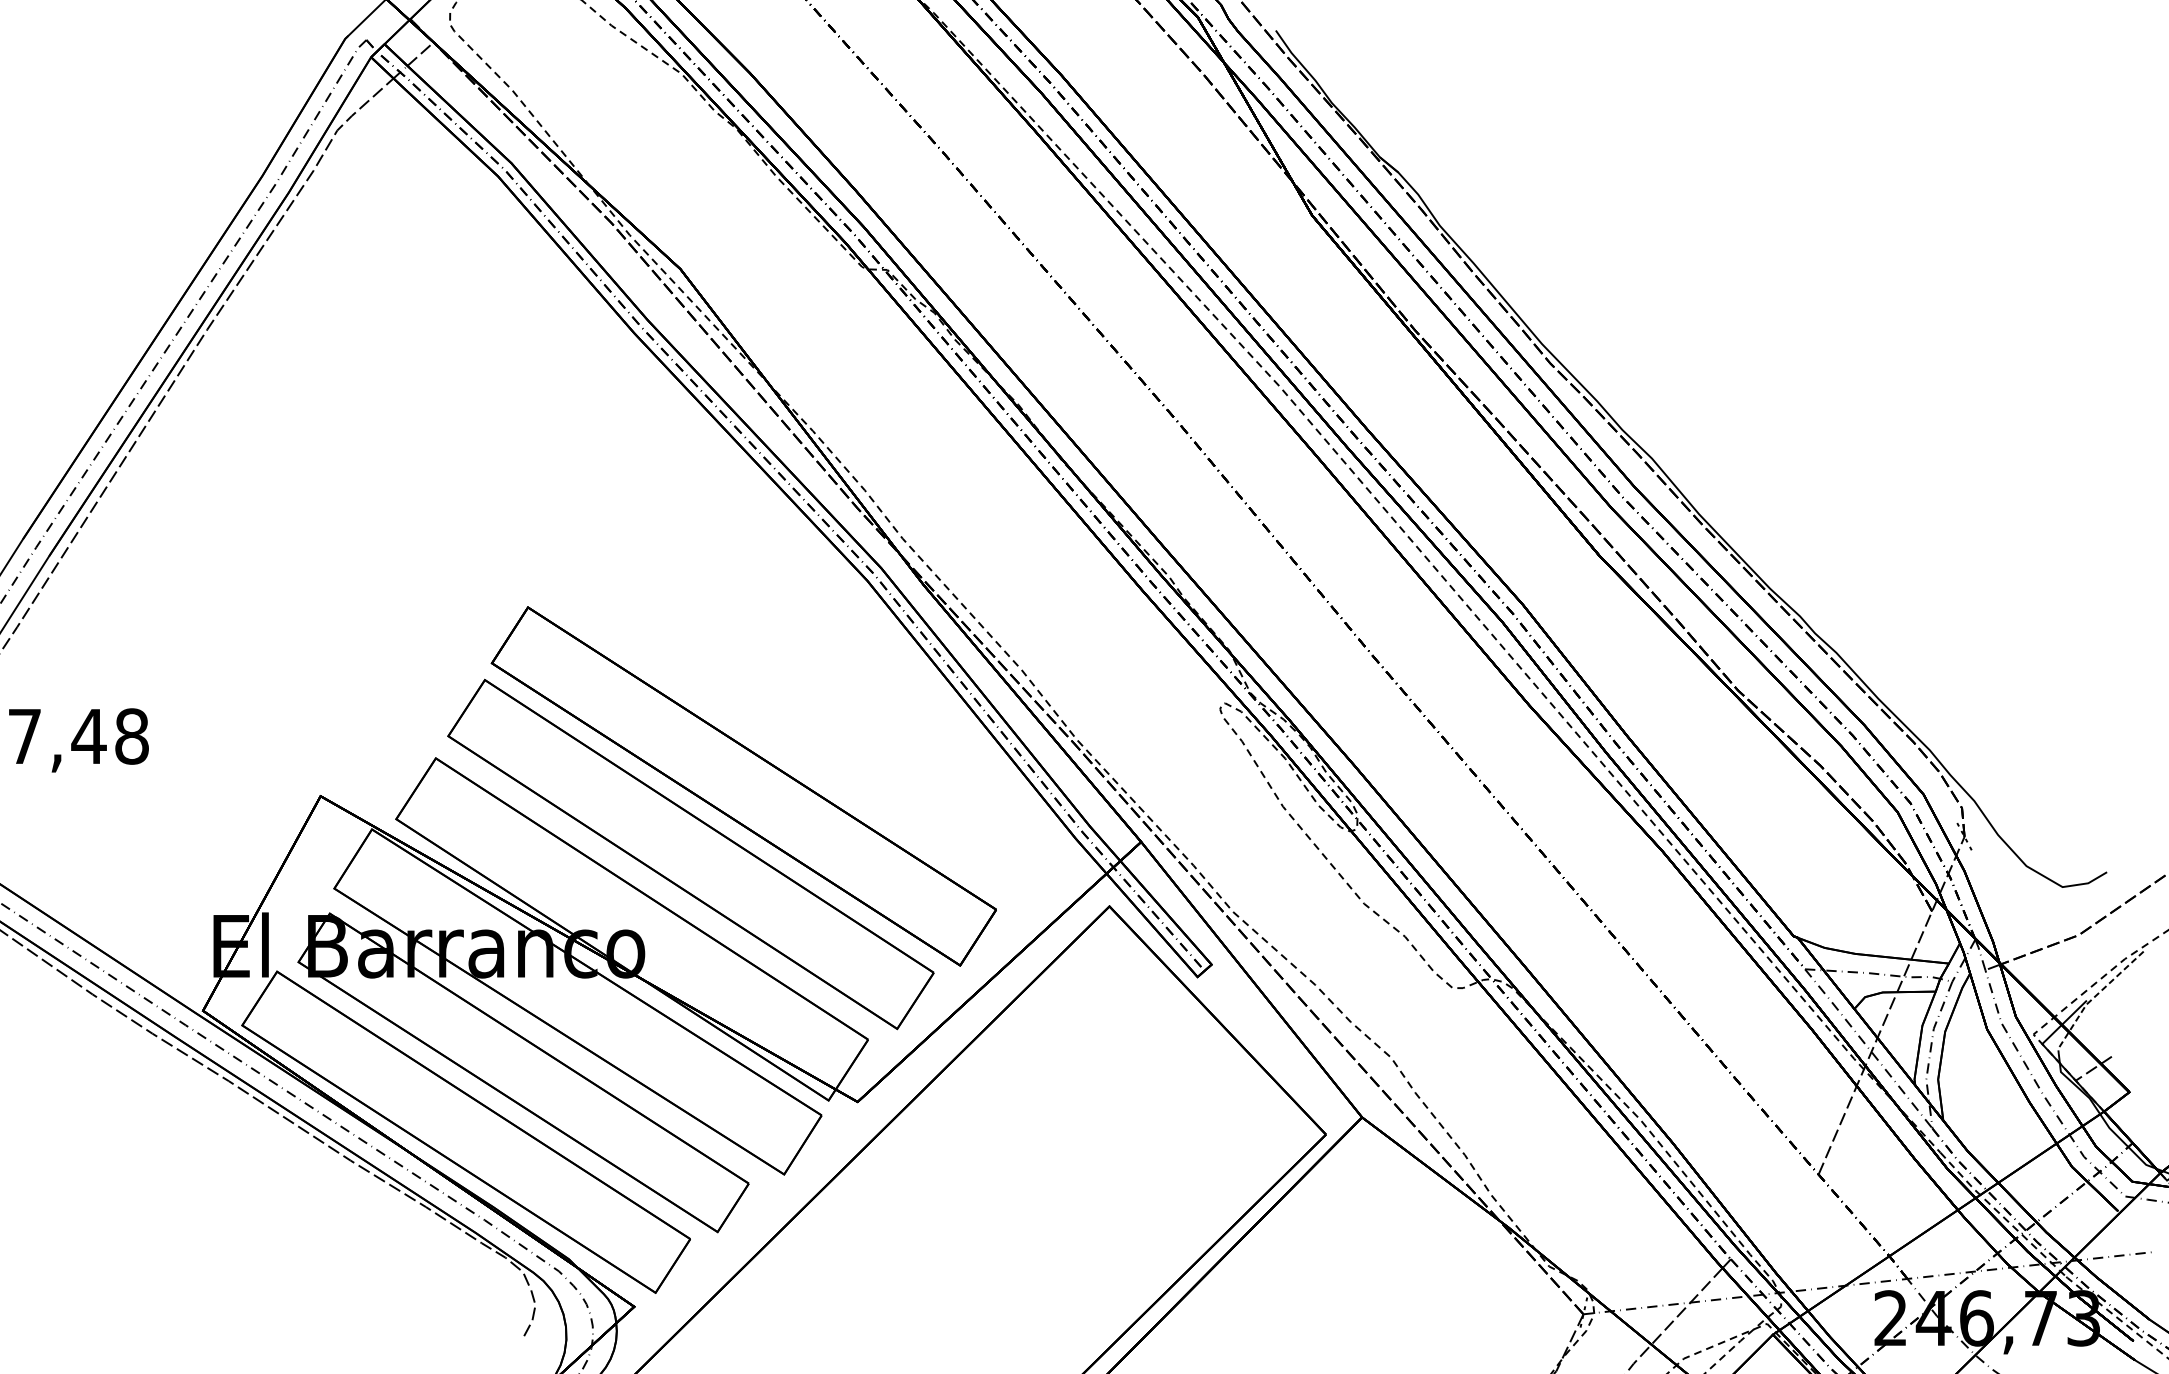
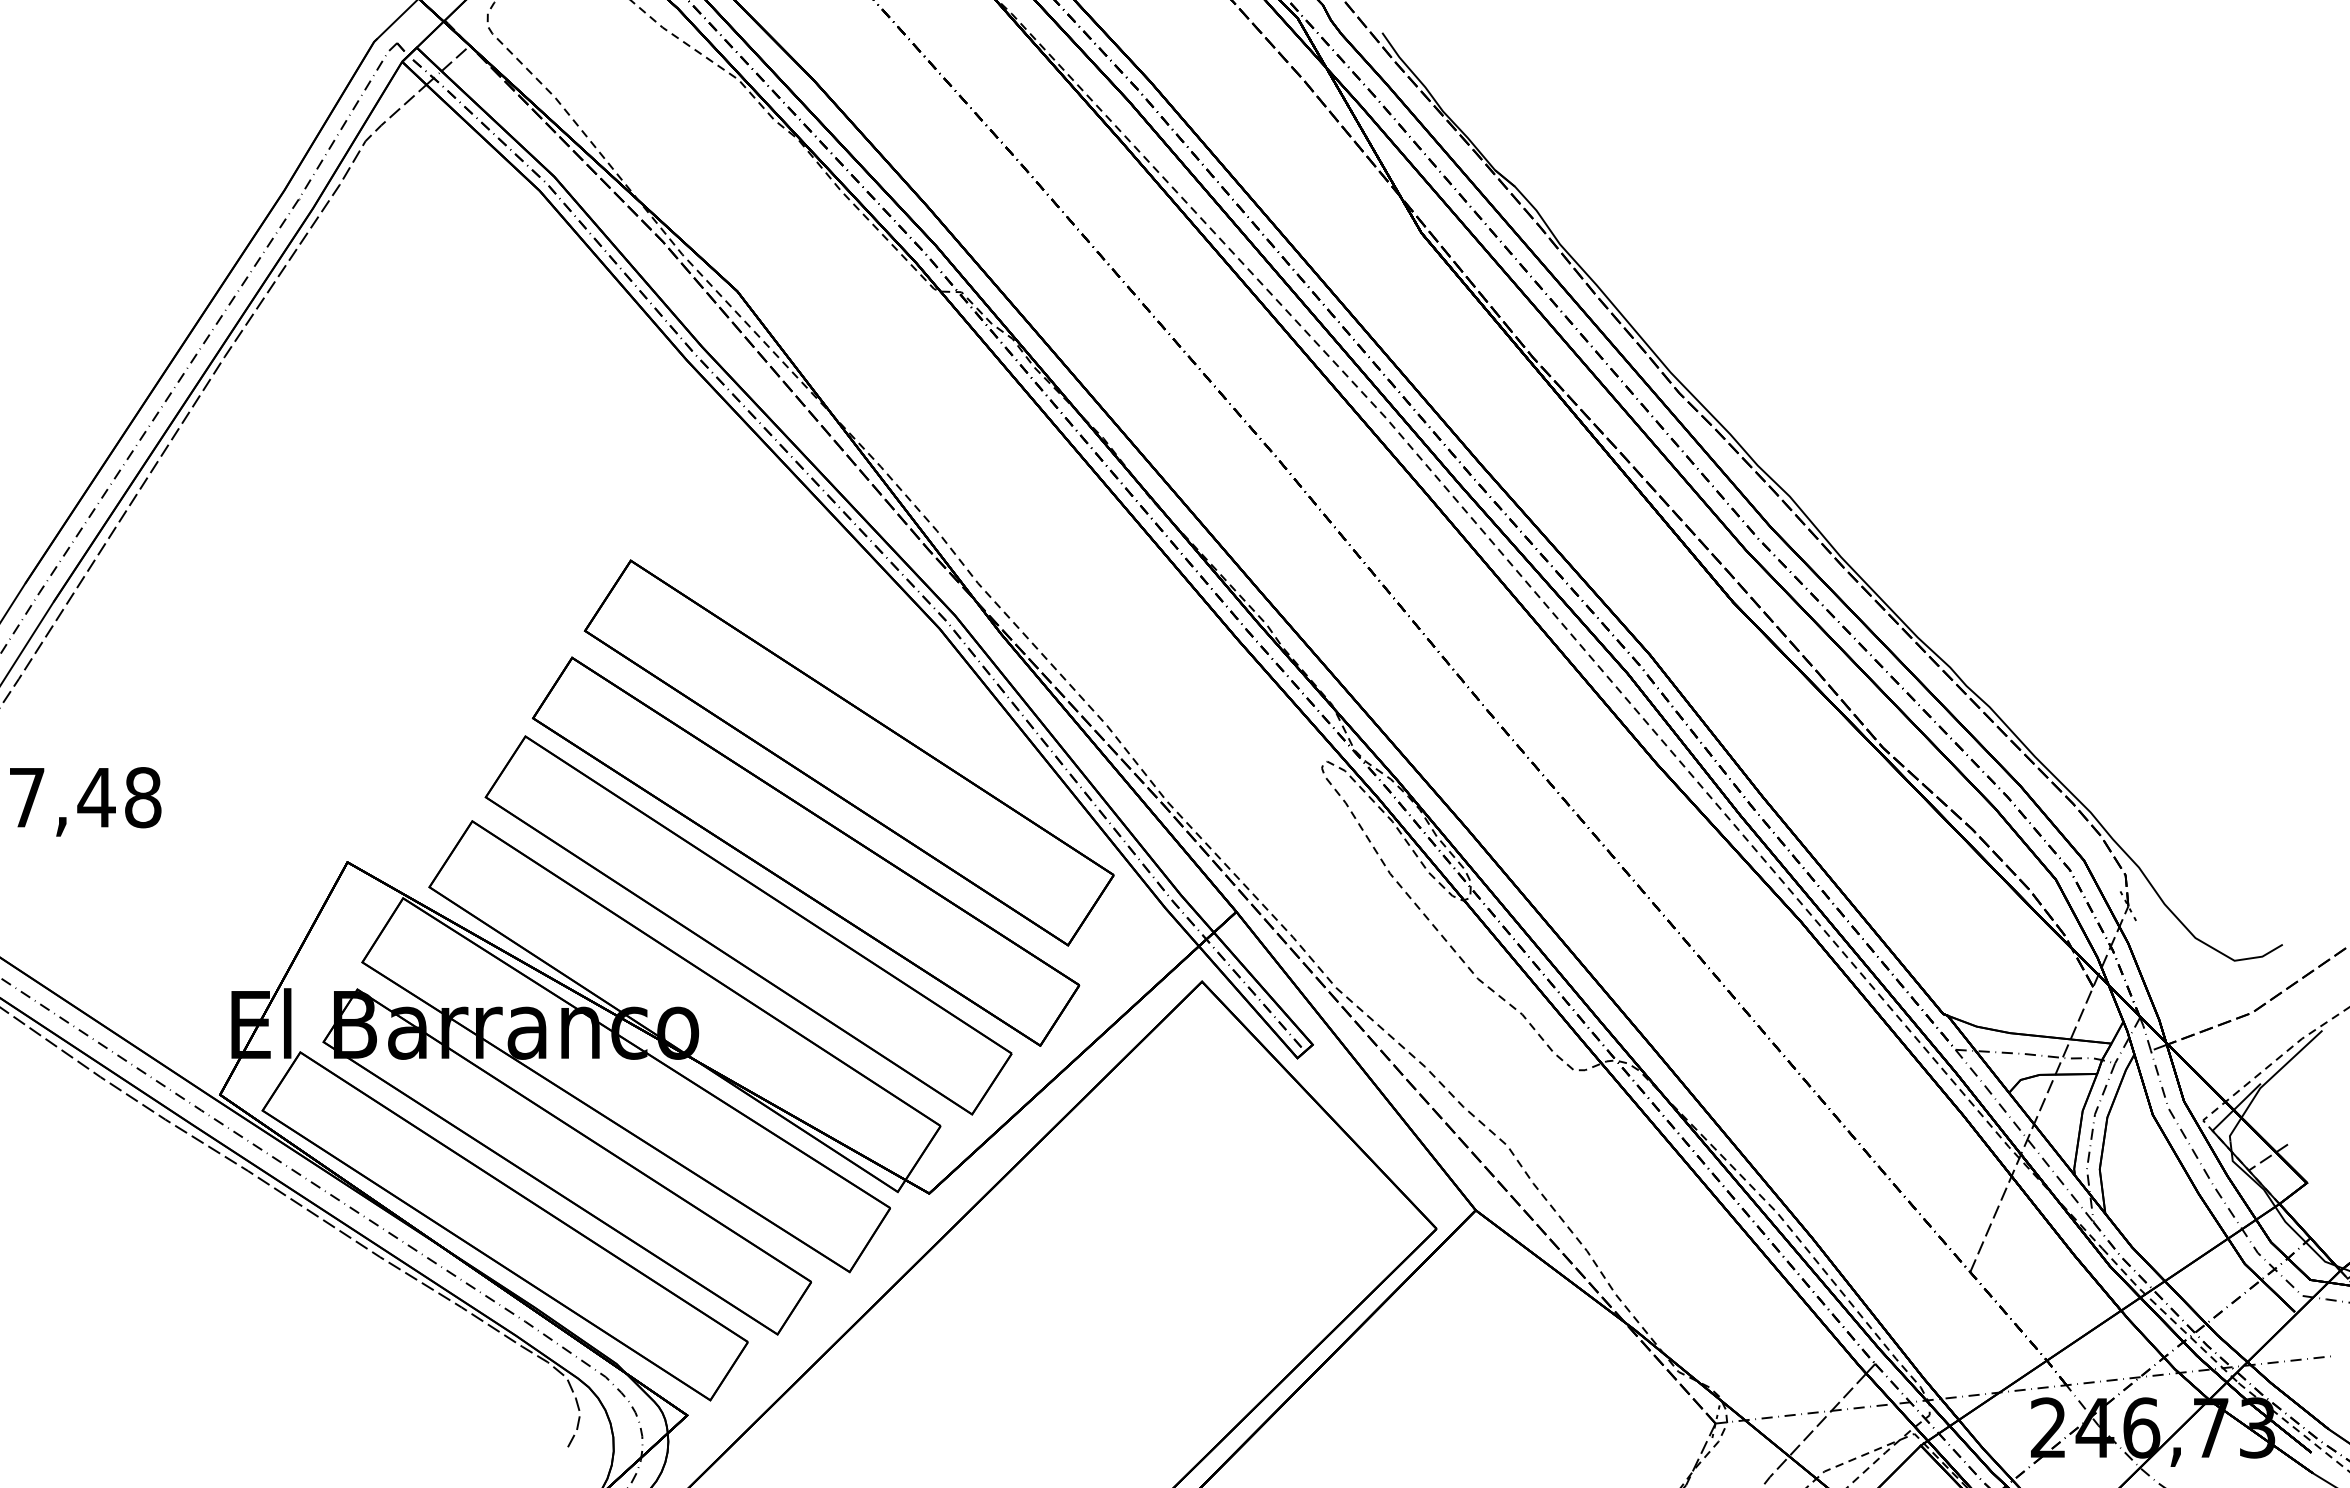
part: (783, 694) -> (848, 752), added
line: (2092, 998) -> (2267, 1081), dashed -> solid

